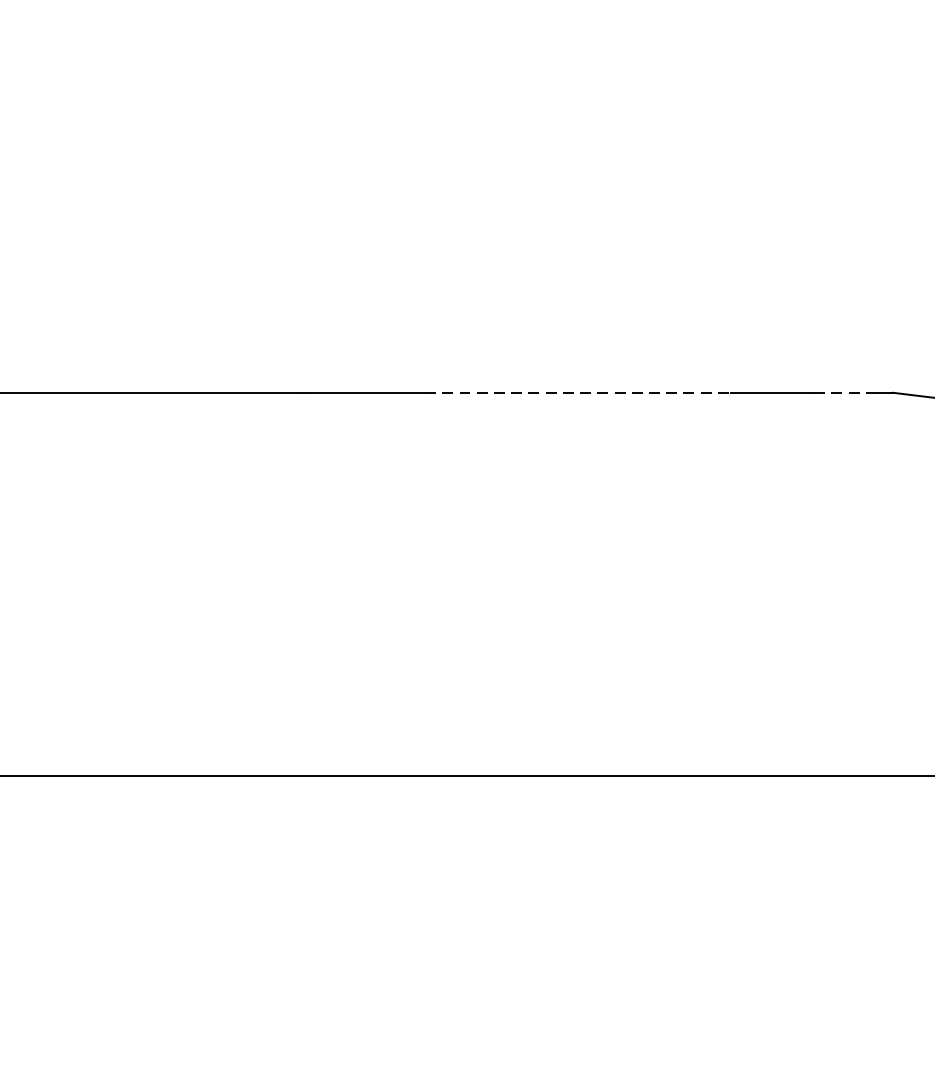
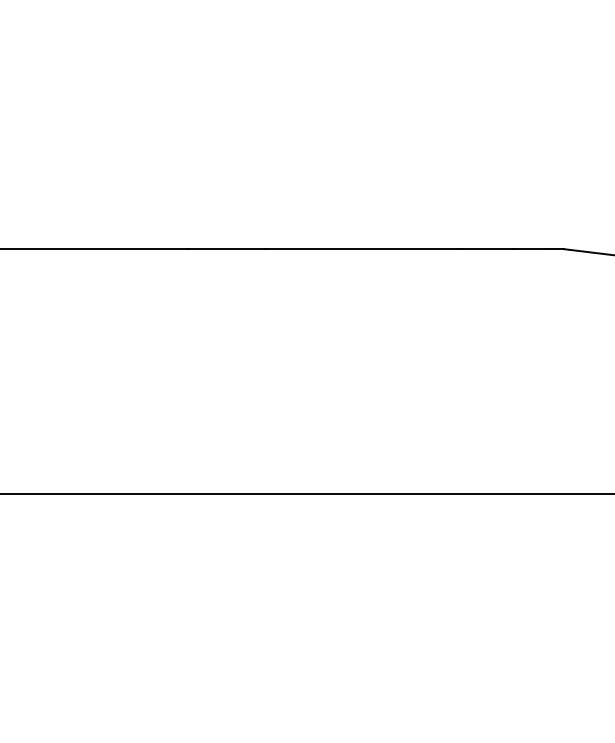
line: (578, 393) -> (363, 249), dashed -> solid
line: (843, 393) -> (532, 249), dashed -> solid

